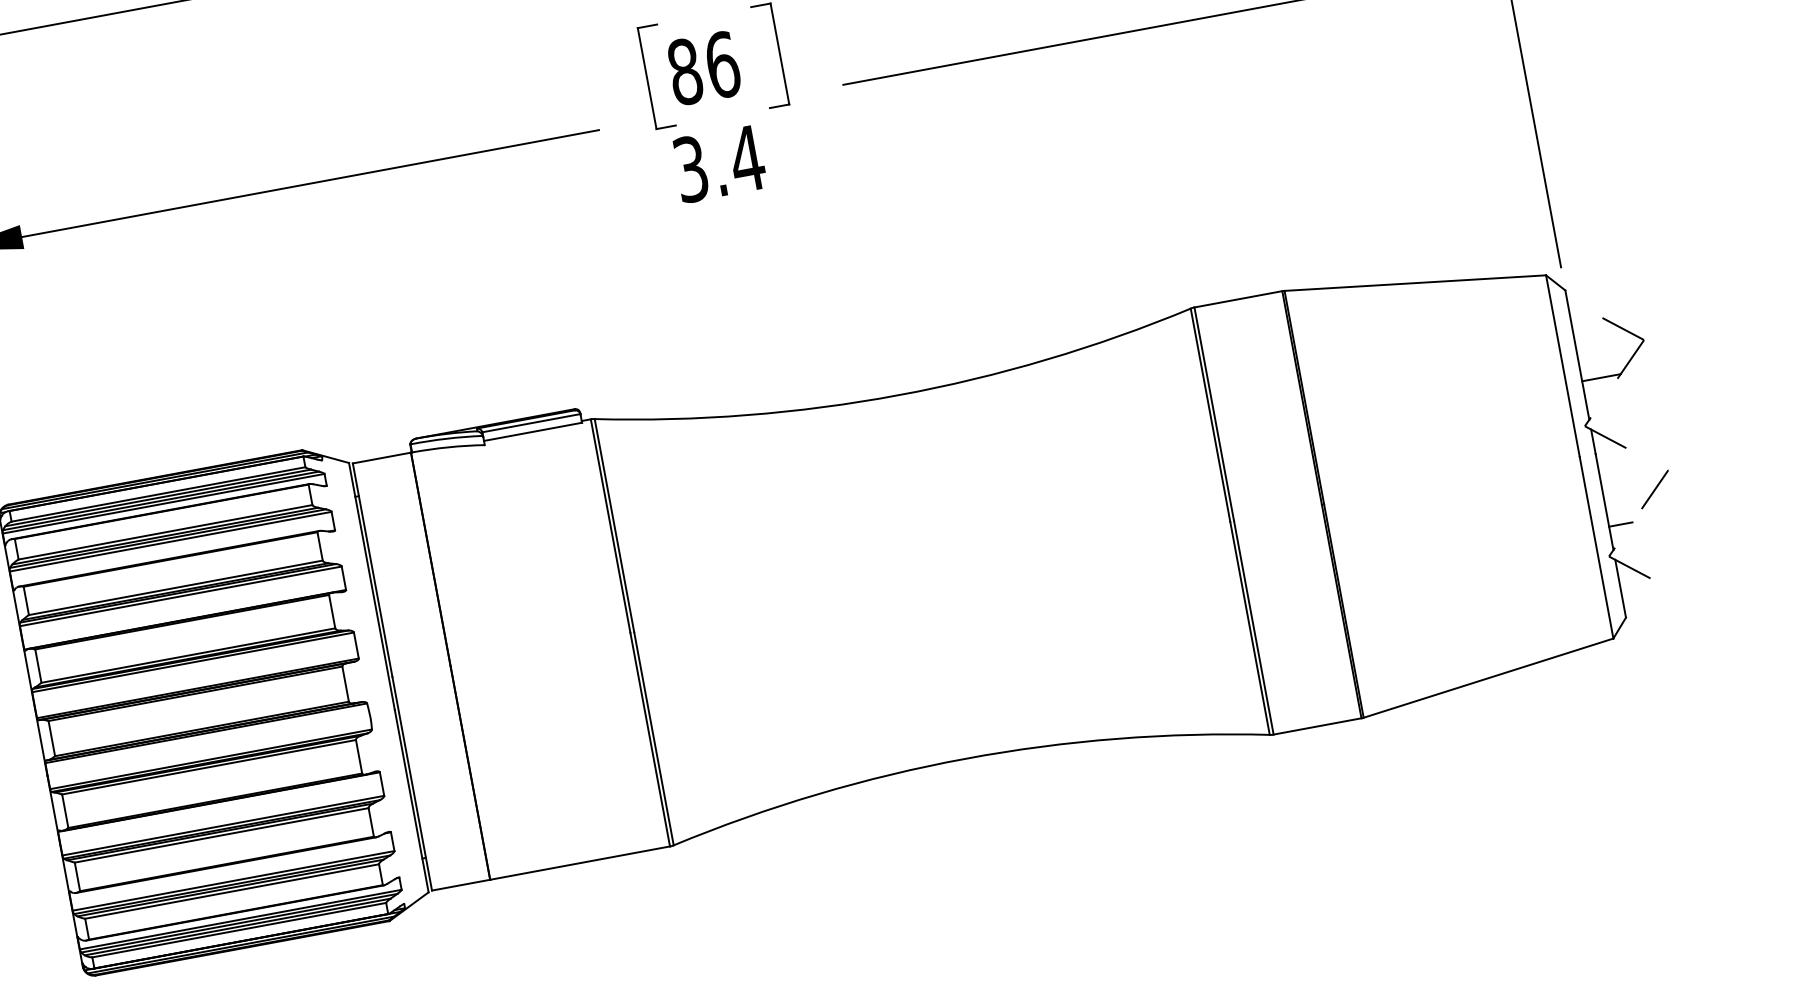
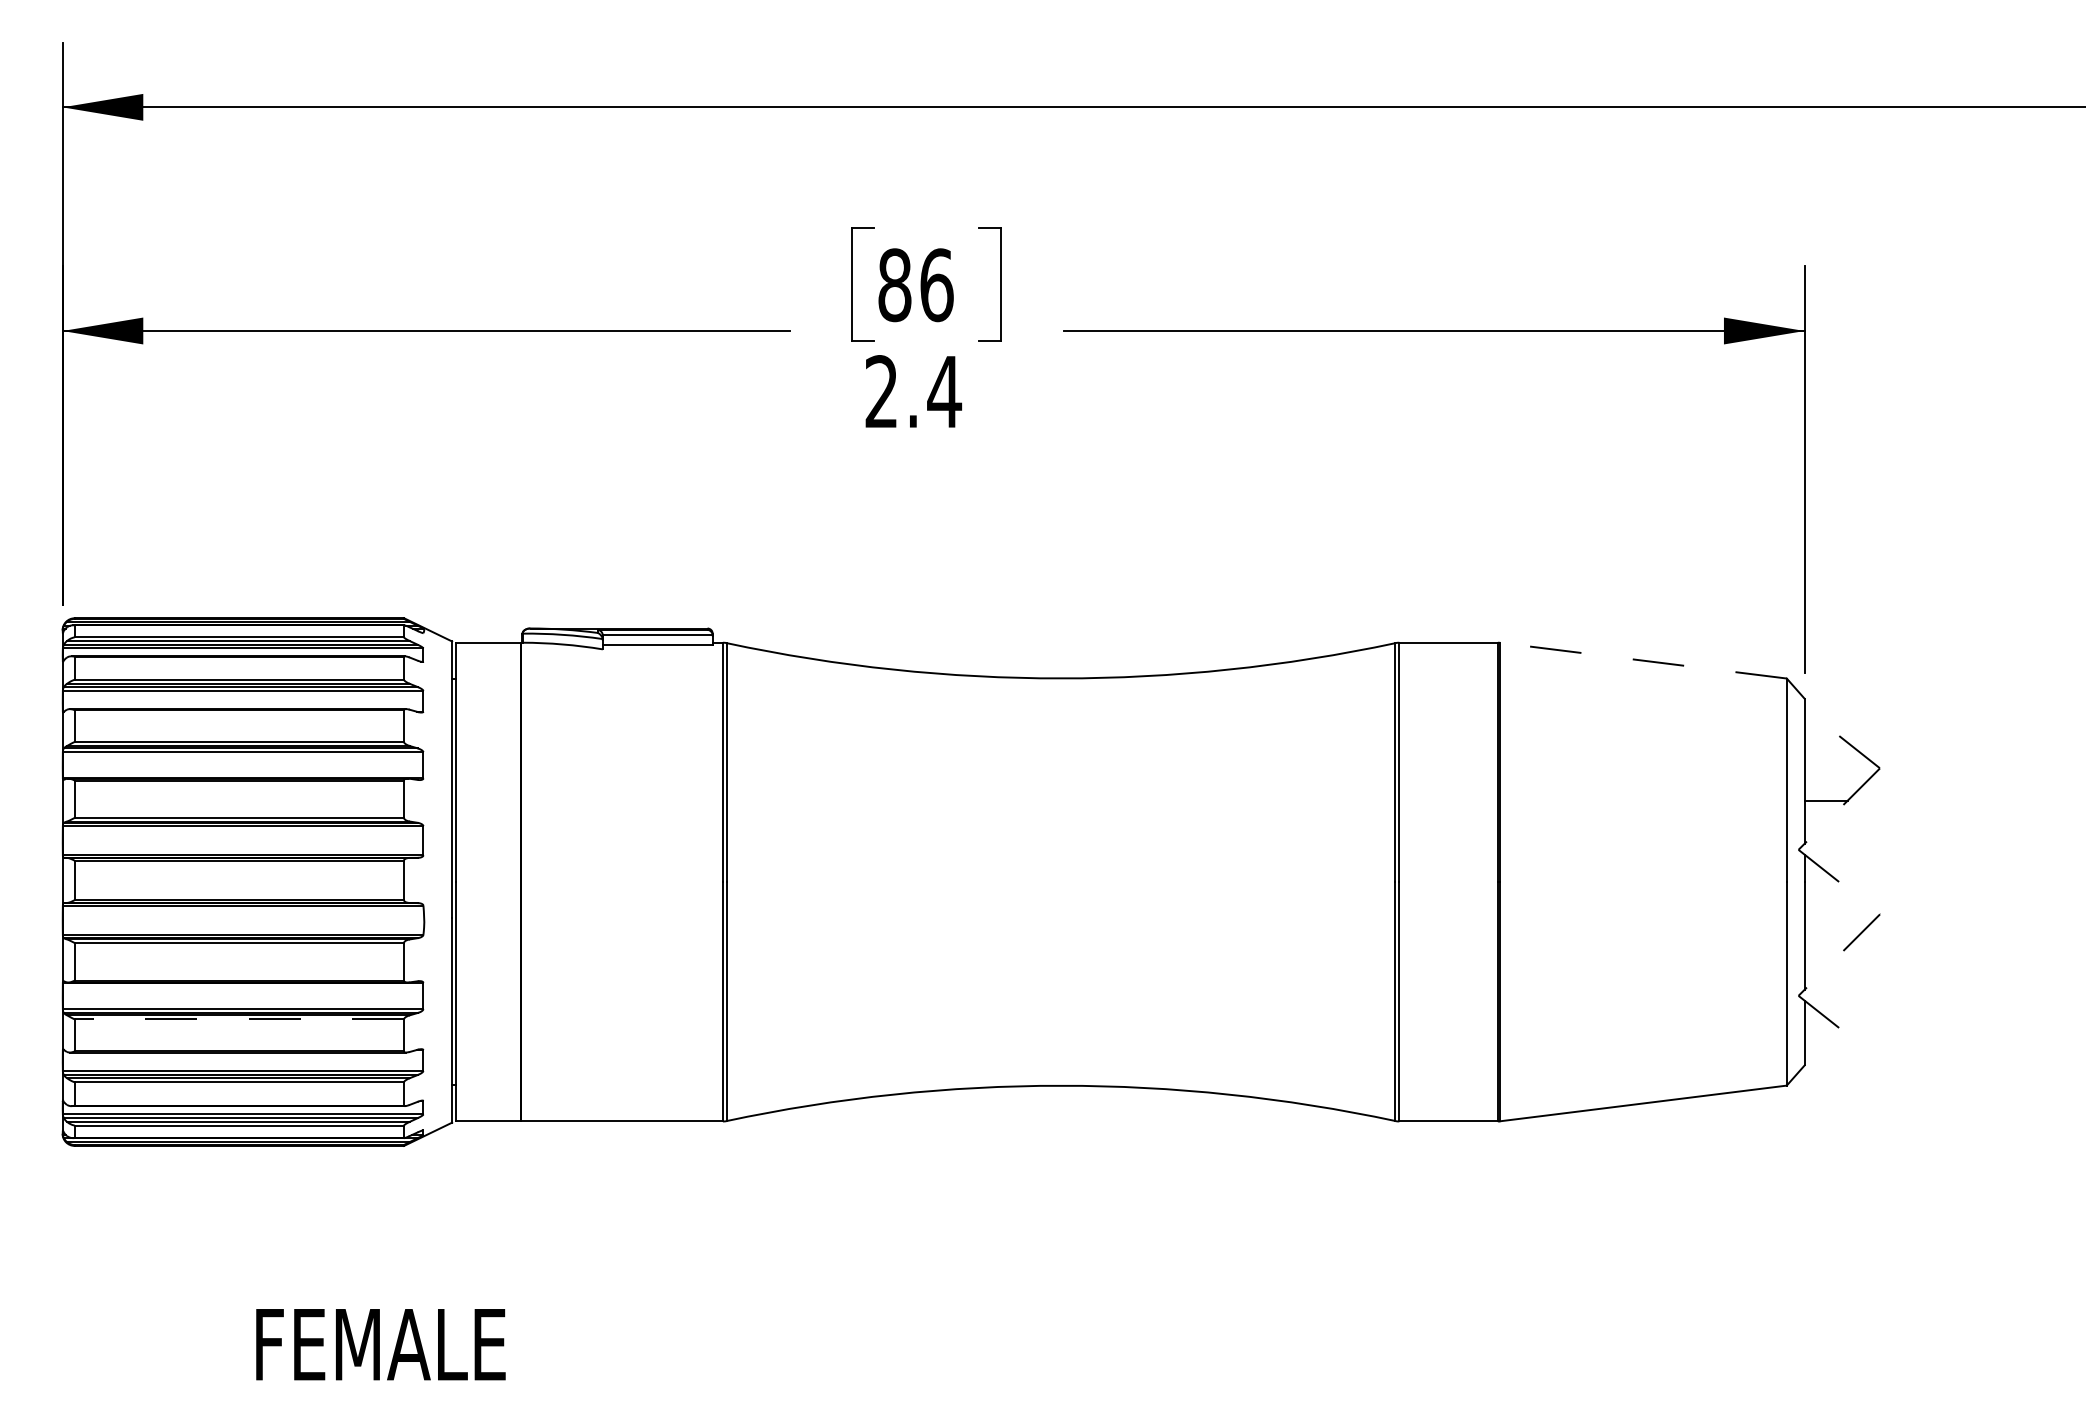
text: (690, 168) -> (881, 391), 3.4 -> 2.4
line: (1415, 282) -> (1643, 660), solid -> dashed
line: (1620, 524) -> (1817, 963), removed
line: (221, 835) -> (239, 1019), solid -> dashed

